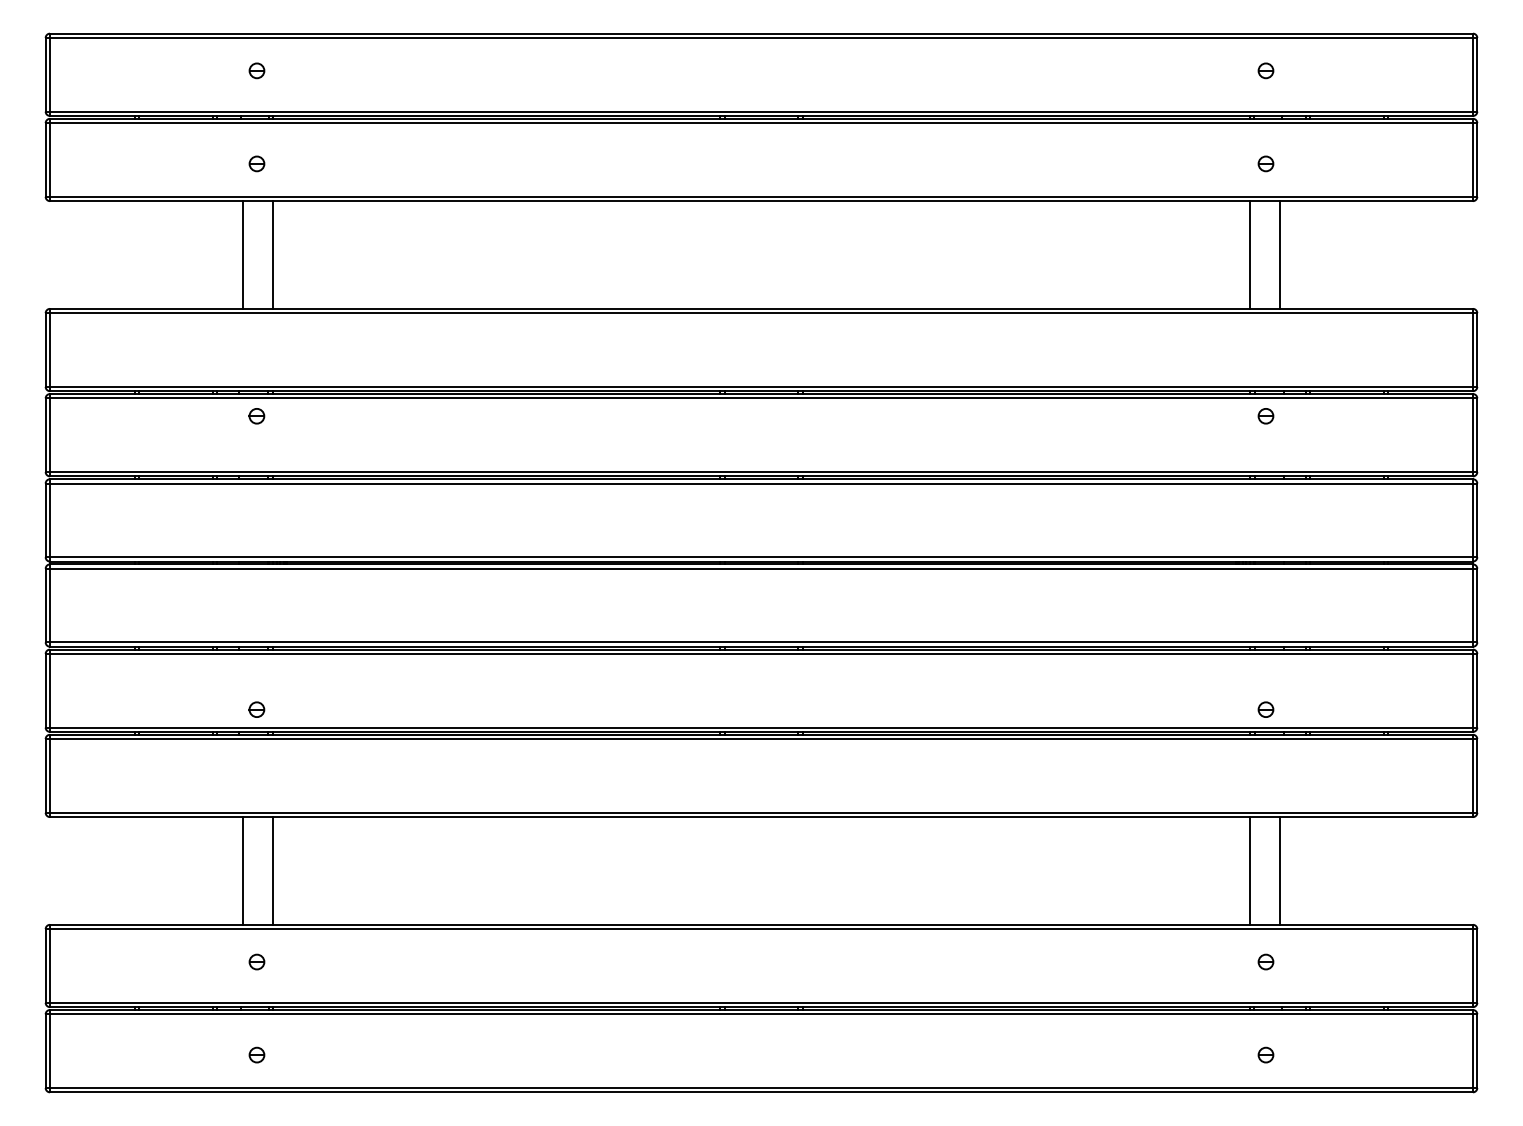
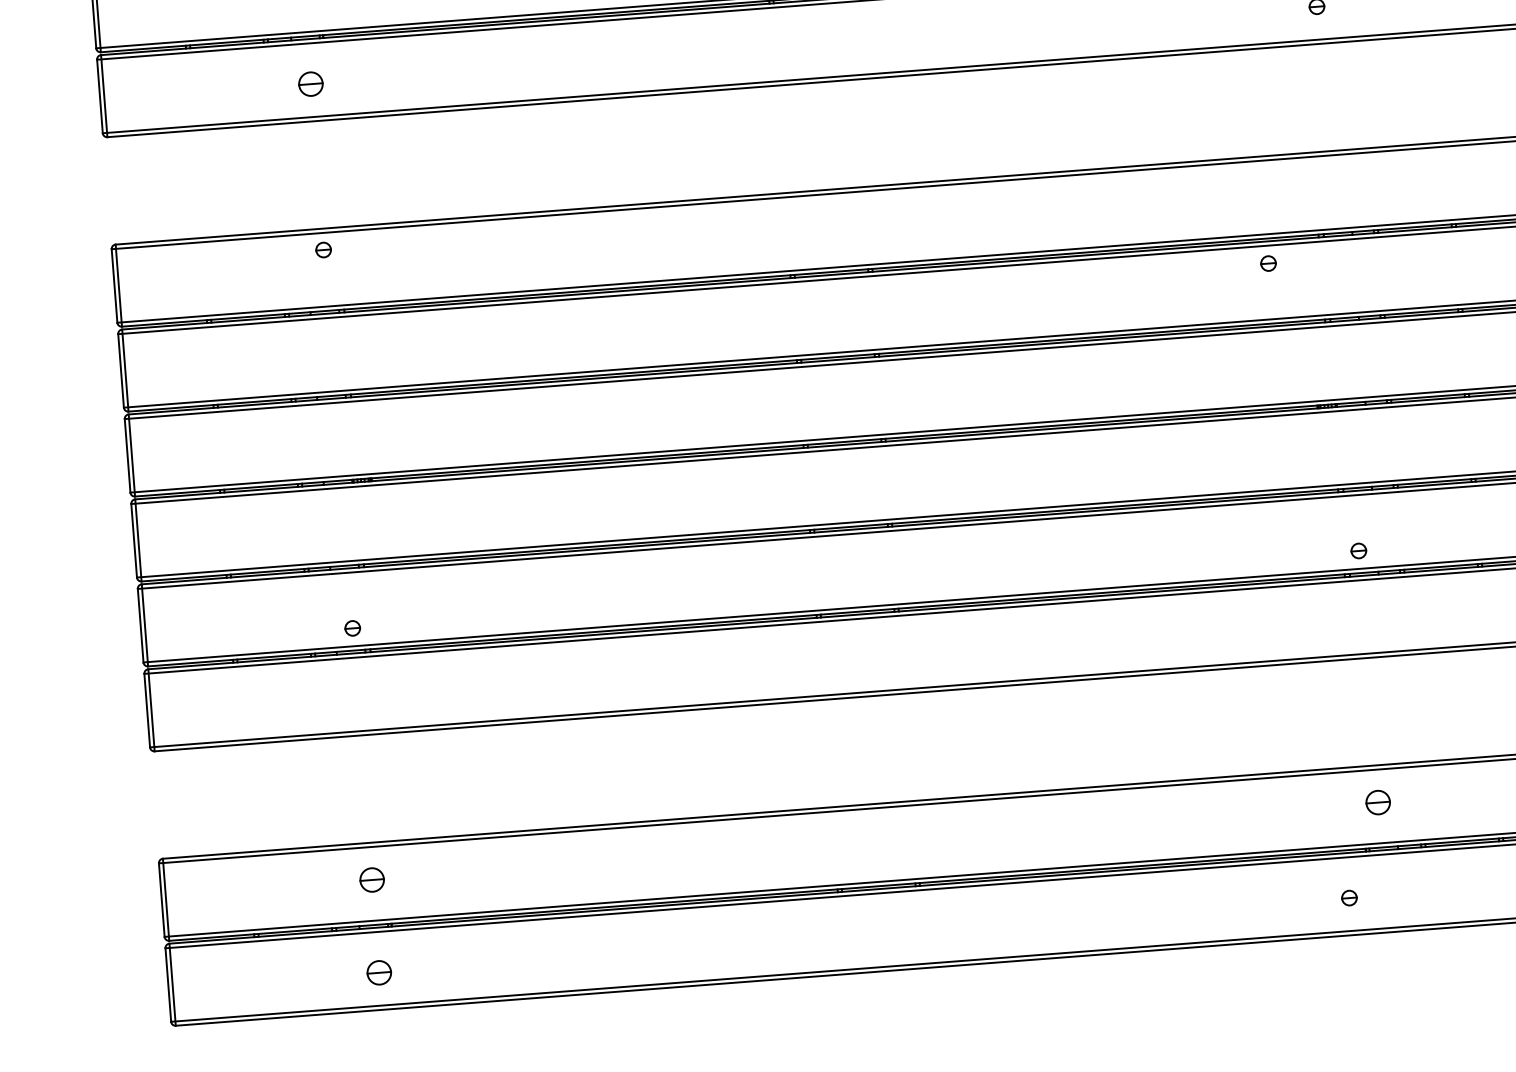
part: (256, 163) -> (310, 83), size x1.6
line: (242, 254) -> (303, 175), removed
line: (272, 254) -> (333, 173), removed
line: (1250, 254) -> (1308, 98), removed
line: (1280, 254) -> (1338, 95), removed
part: (256, 416) -> (323, 250), moved
part: (1265, 416) -> (1268, 263), moved
line: (242, 870) -> (350, 789), removed
line: (272, 870) -> (380, 787), removed
line: (1250, 870) -> (1355, 712), removed
line: (1280, 870) -> (1385, 710), removed
part: (256, 961) -> (371, 879), size x1.6
part: (1265, 961) -> (1377, 802), size x1.6
part: (256, 1054) -> (378, 972), size x1.6
part: (1265, 1054) -> (1348, 897), moved

